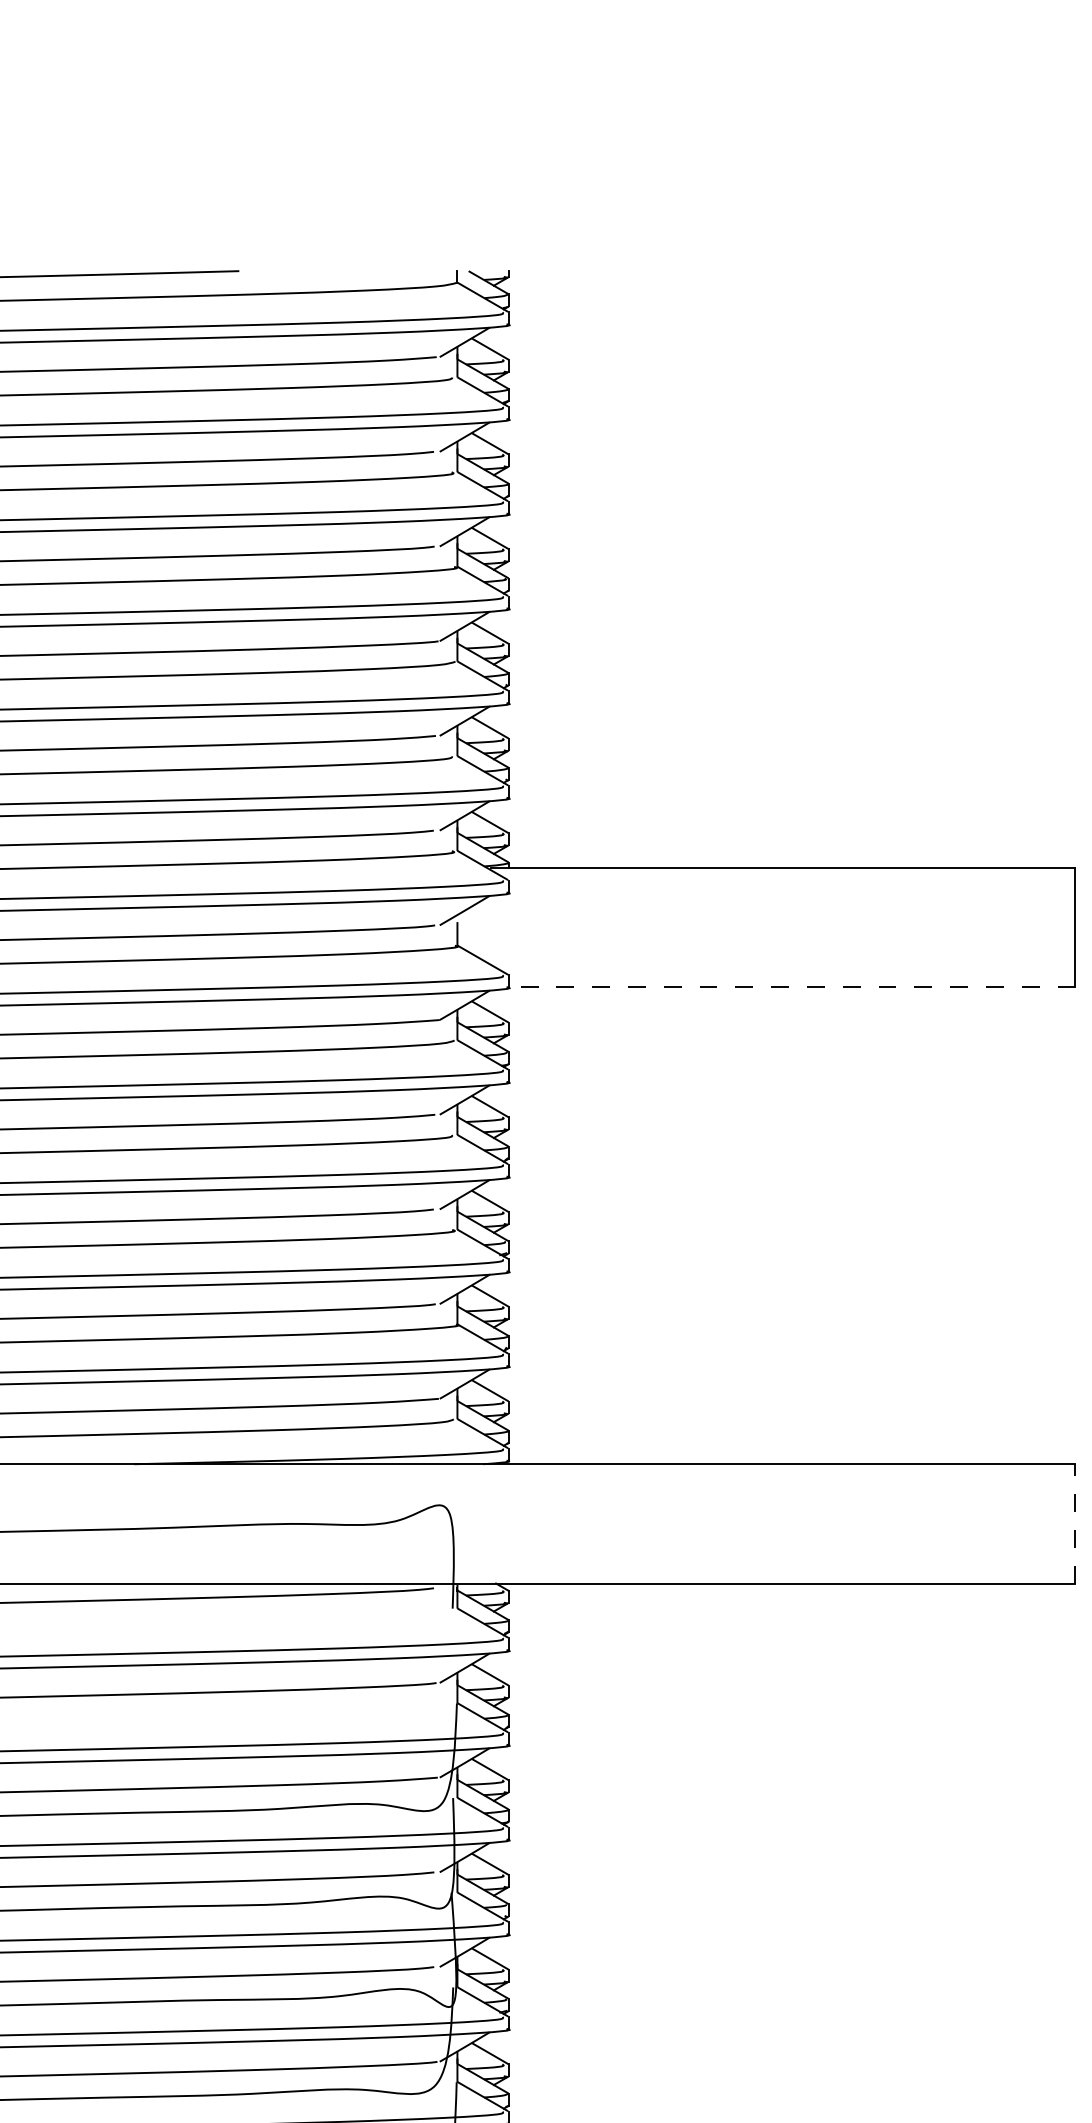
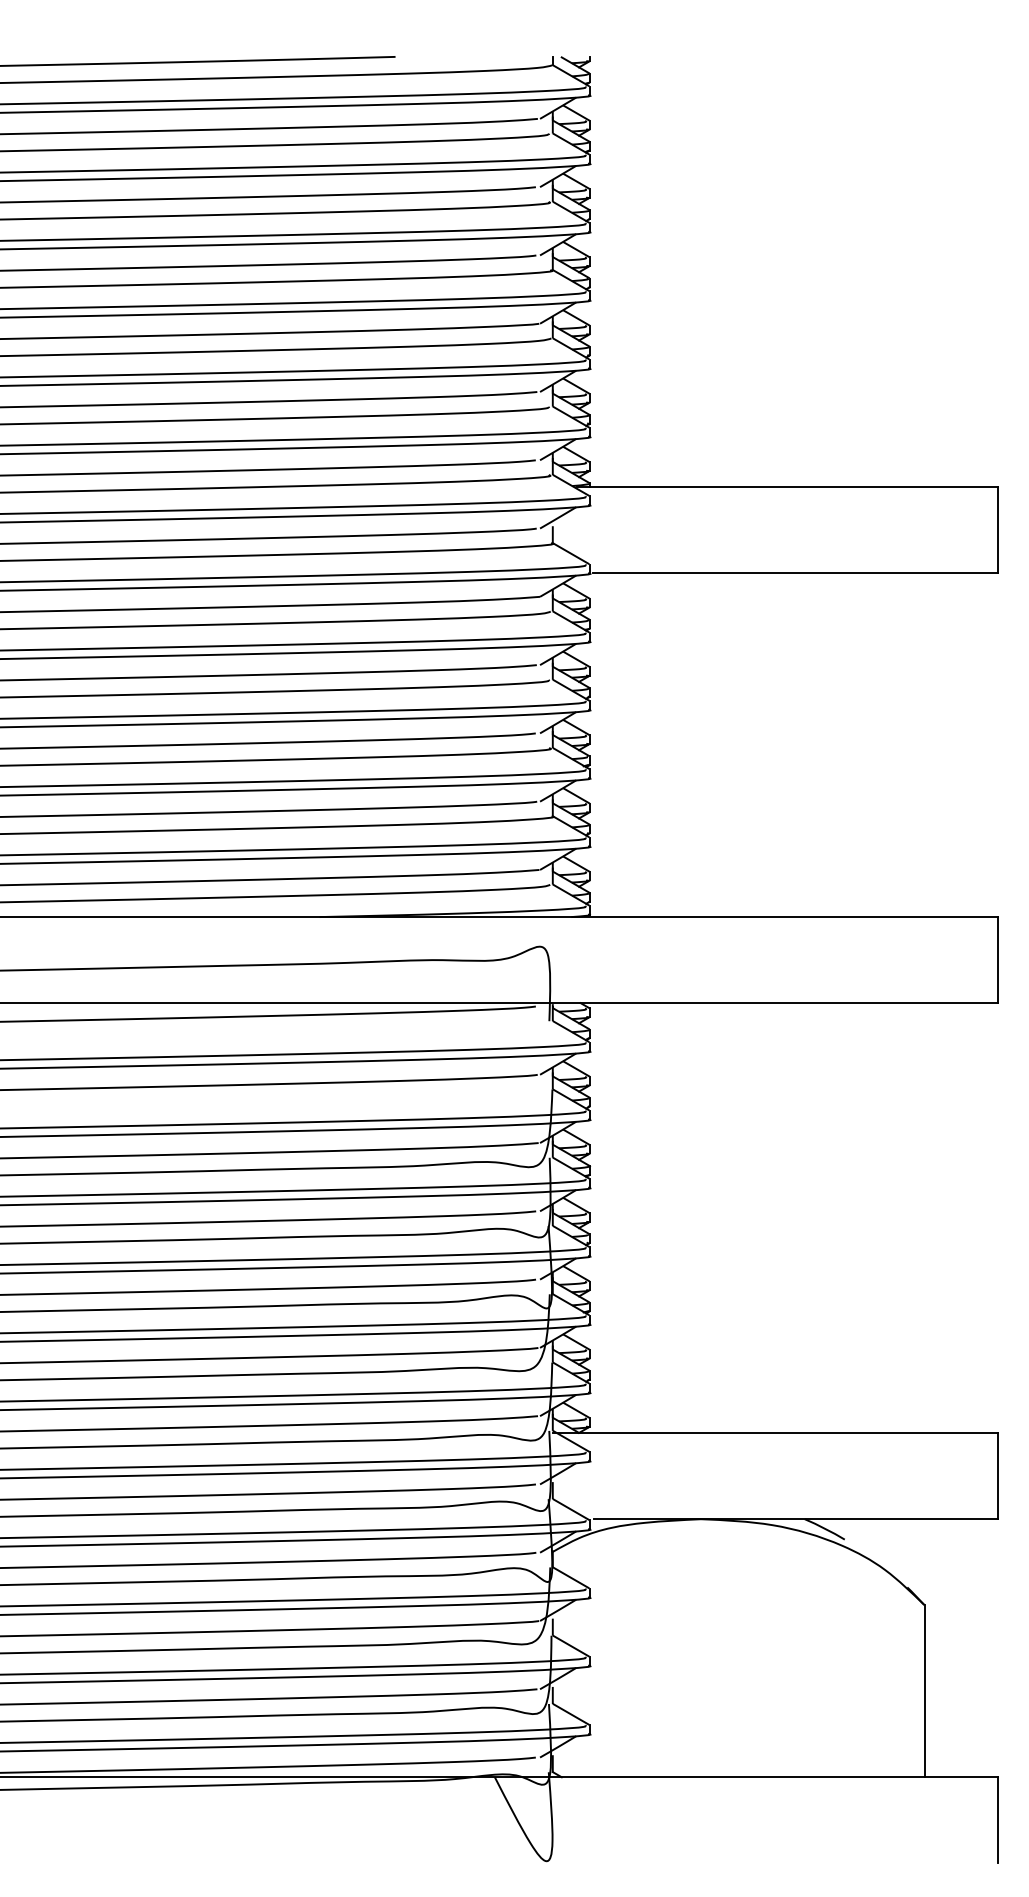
line: (794, 987) -> (795, 573), dashed -> solid
line: (1075, 1523) -> (998, 959), dashed -> solid

